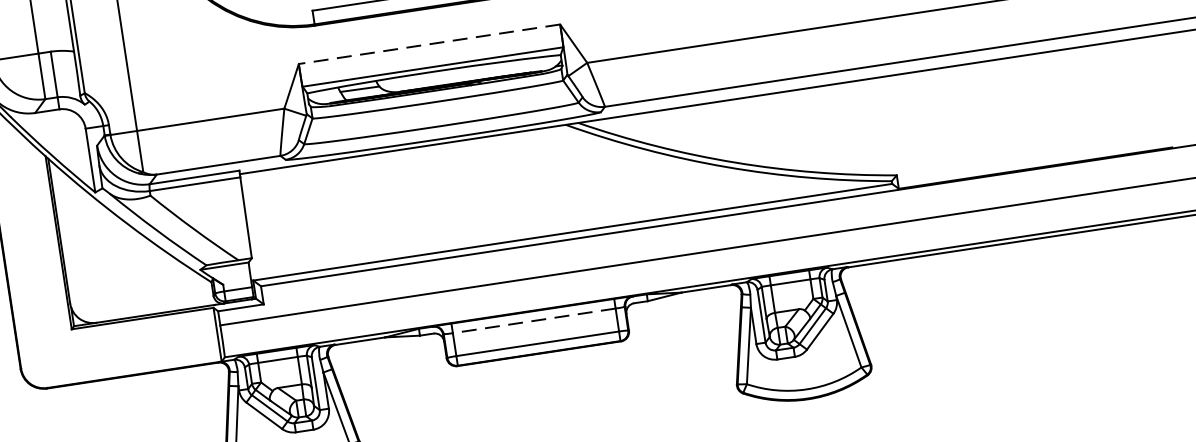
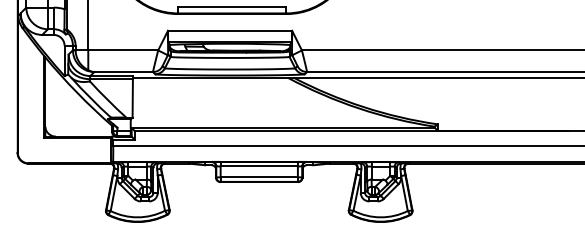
line: (428, 43) -> (229, 30), dashed -> solid
line: (534, 320) -> (259, 166), dashed -> solid

